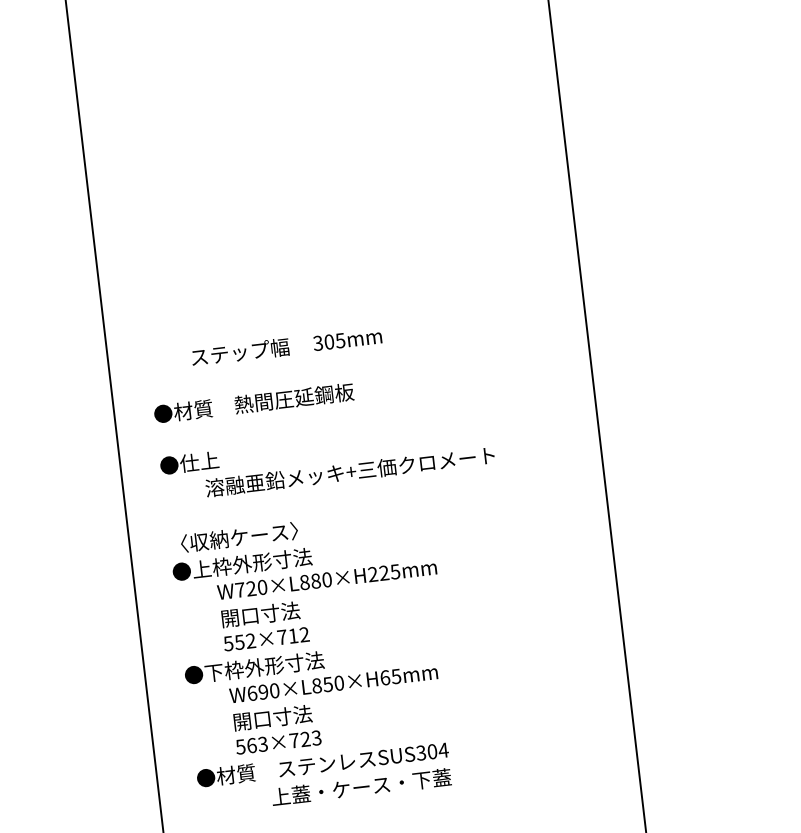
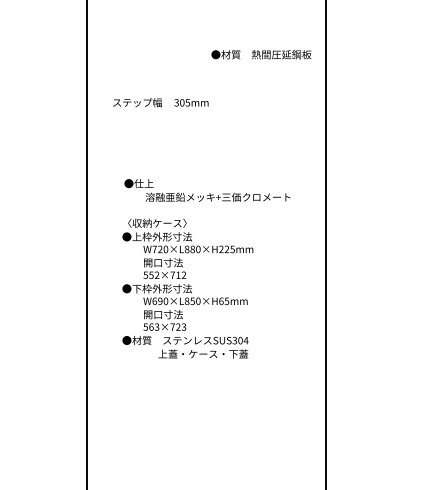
text: (285, 346) -> (160, 102), moved
text: (254, 402) -> (261, 54), moved
text: (327, 460) -> (207, 190), moved
text: (314, 660) -> (187, 288), moved

